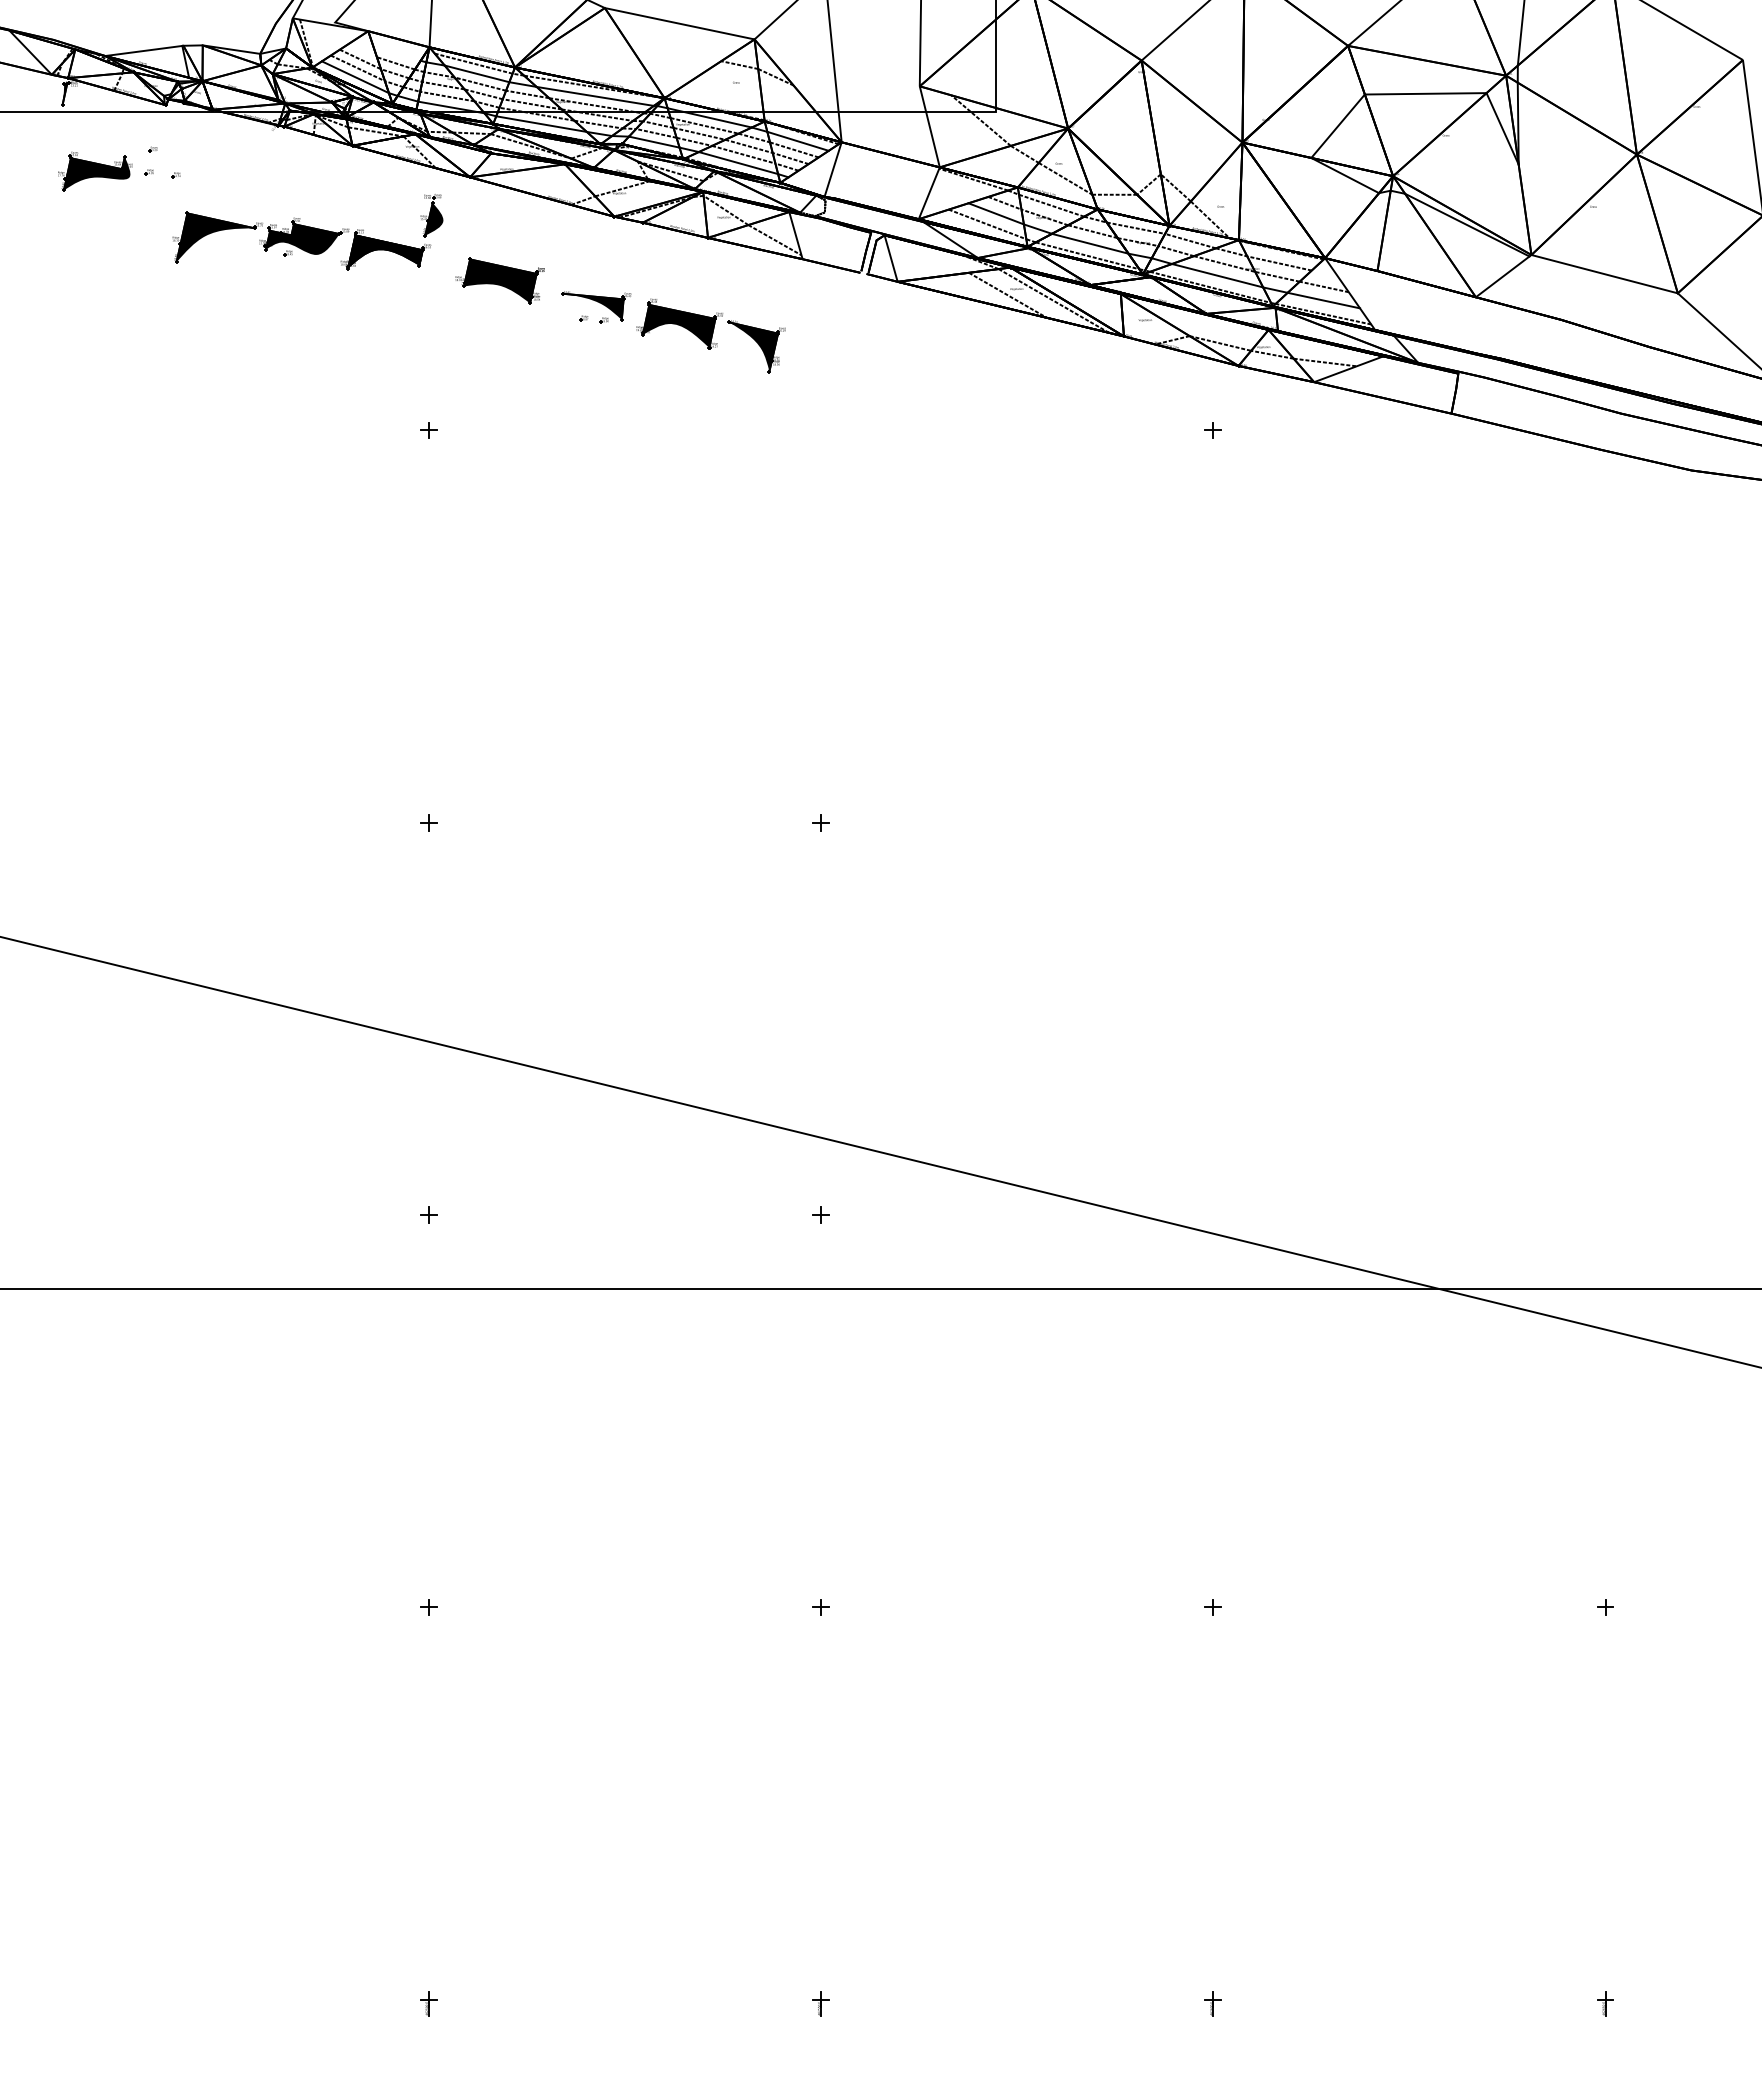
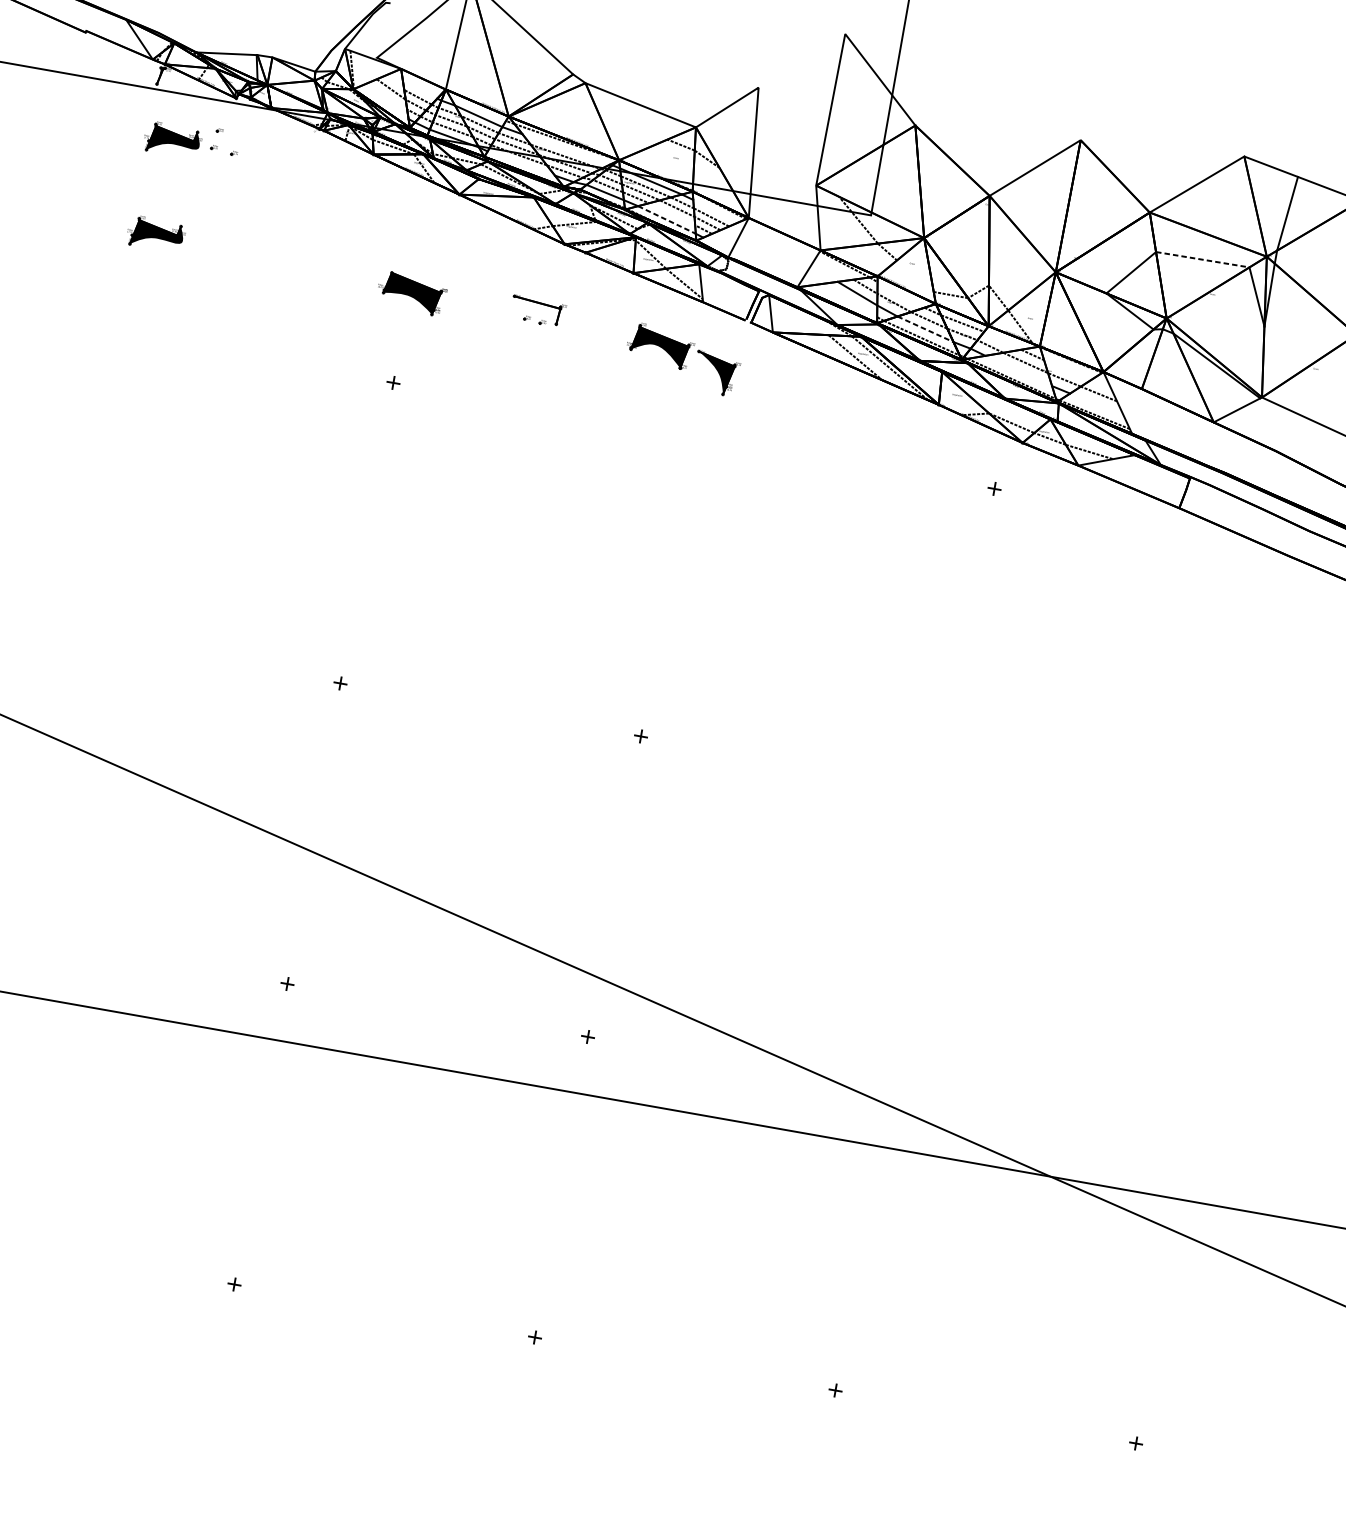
line: (473, 63) -> (477, 107), removed
line: (357, 68) -> (387, 96), removed
line: (354, 77) -> (384, 102), removed
line: (1425, 93) -> (1202, 259), solid -> dashed
line: (594, 95) -> (565, 148), removed
line: (541, 123) -> (521, 163), removed
line: (797, 140) -> (715, 210), removed
line: (743, 154) -> (671, 214), removed
line: (738, 163) -> (666, 220), solid -> dashed
line: (1065, 178) -> (915, 275), removed
line: (1051, 205) -> (901, 294), removed
line: (987, 224) -> (849, 300), removed
part: (307, 232) -> (327, 214), removed
line: (1190, 240) -> (1002, 340), removed
line: (1090, 243) -> (925, 329), solid -> dashed
line: (1279, 263) -> (1067, 369), removed
line: (1217, 275) -> (1018, 370), removed
part: (499, 280) -> (411, 292), moved
part: (95, 294) -> (156, 233), added
line: (1323, 300) -> (1096, 404), removed
fill: (592, 306) -> (535, 310), removed
part: (710, 335) -> (682, 358), moved

